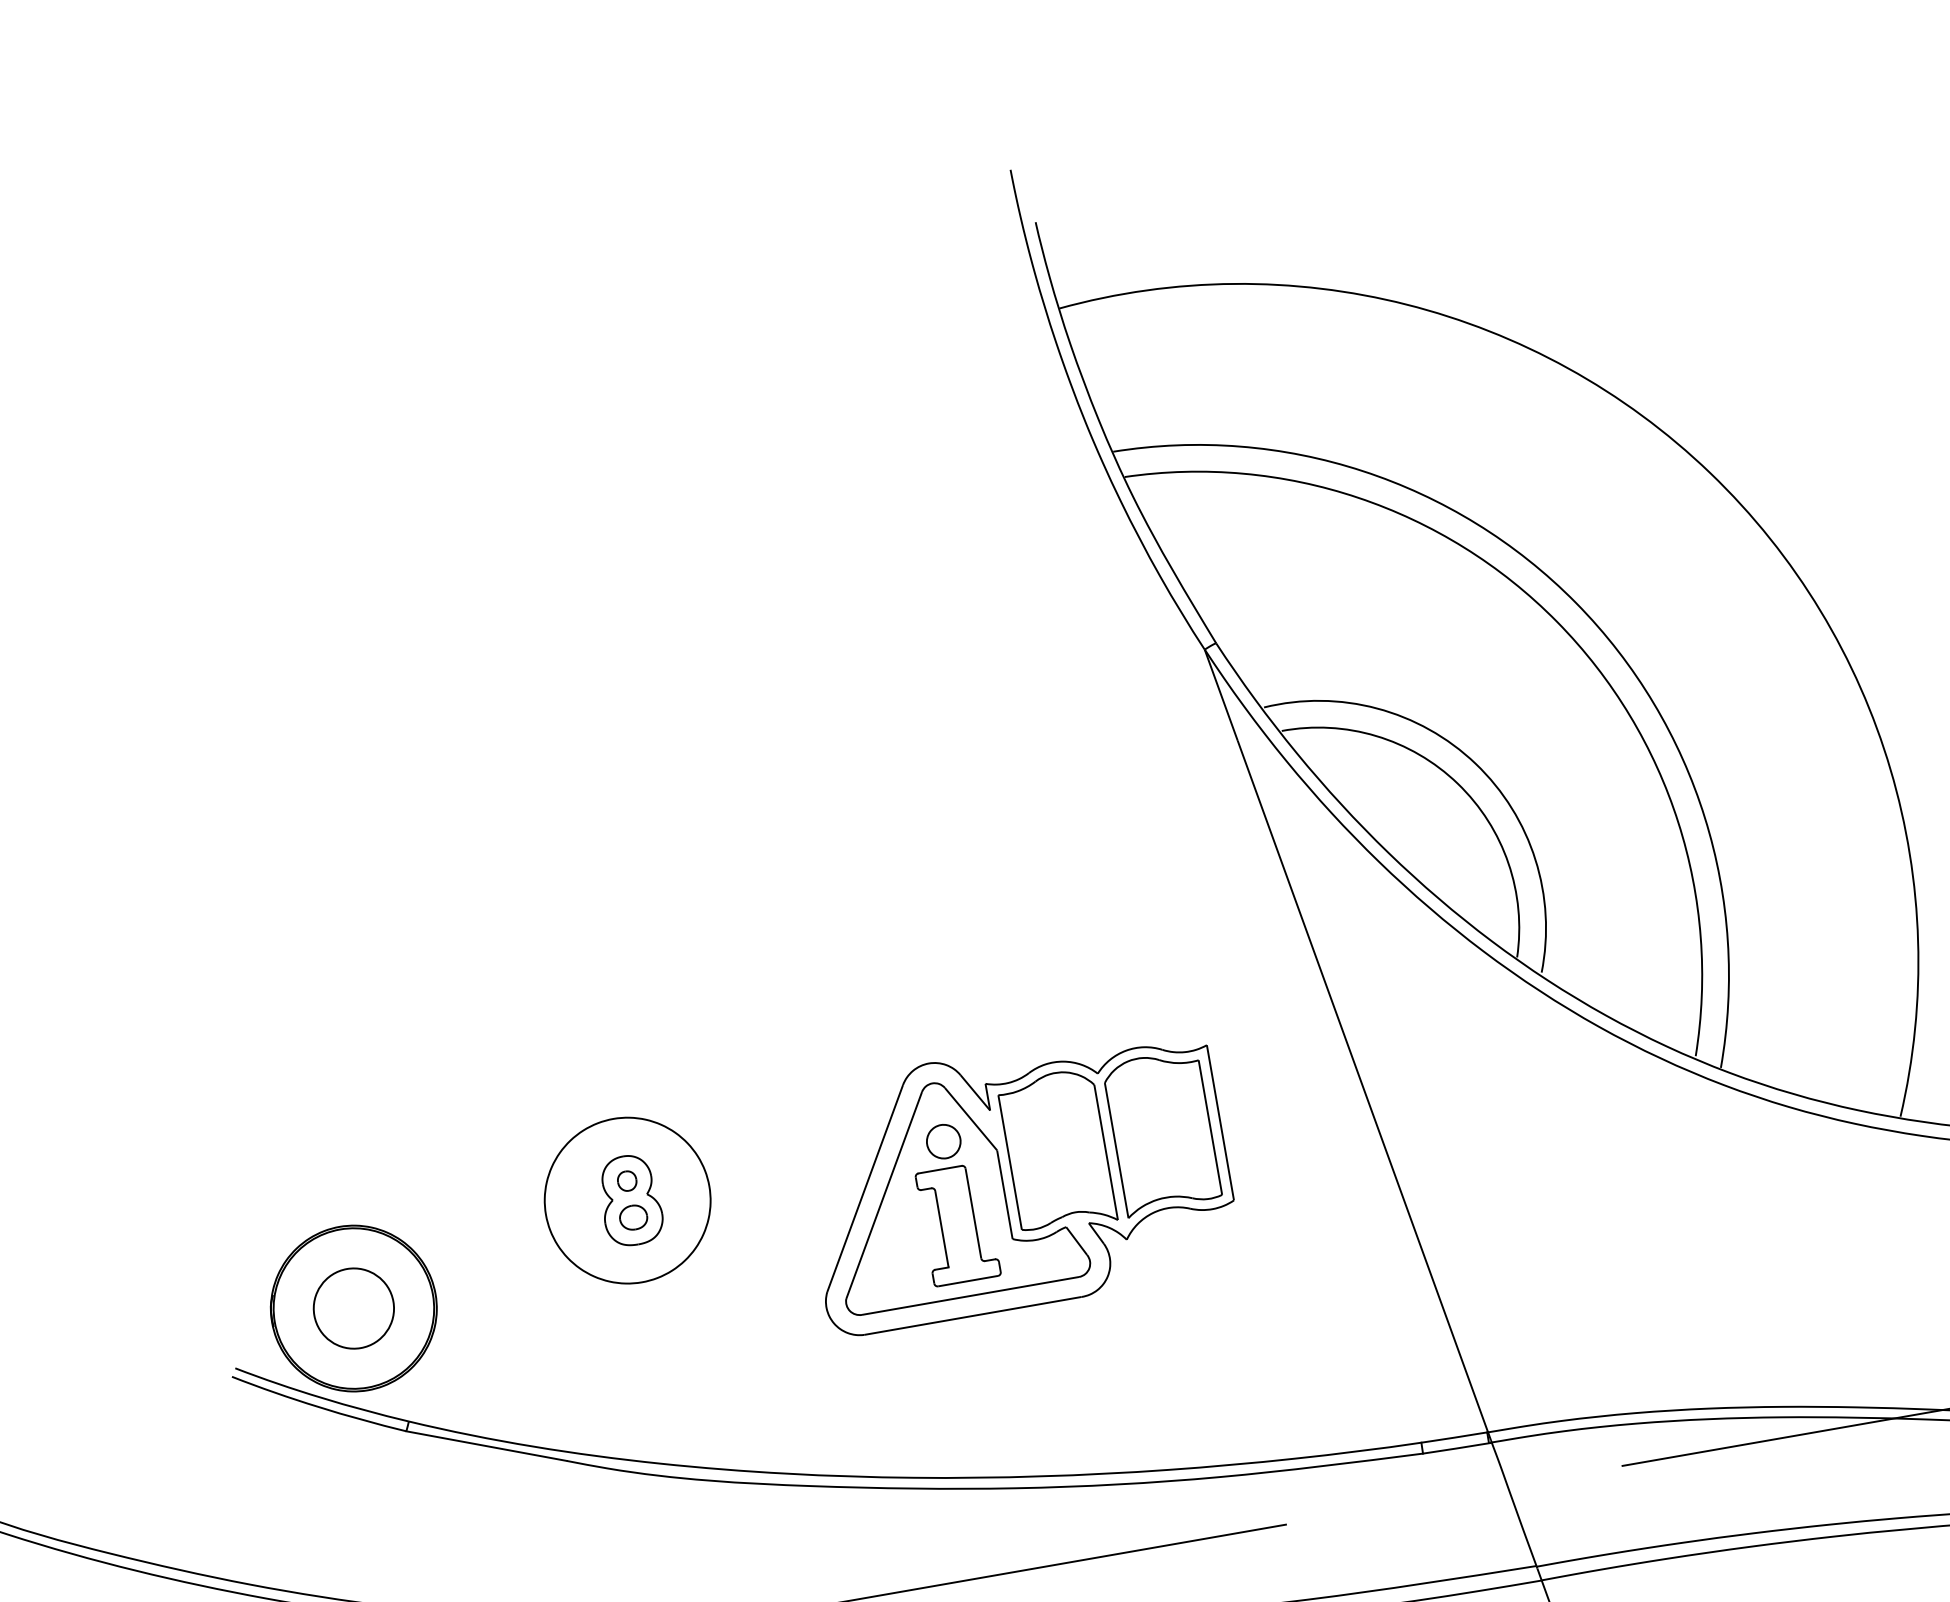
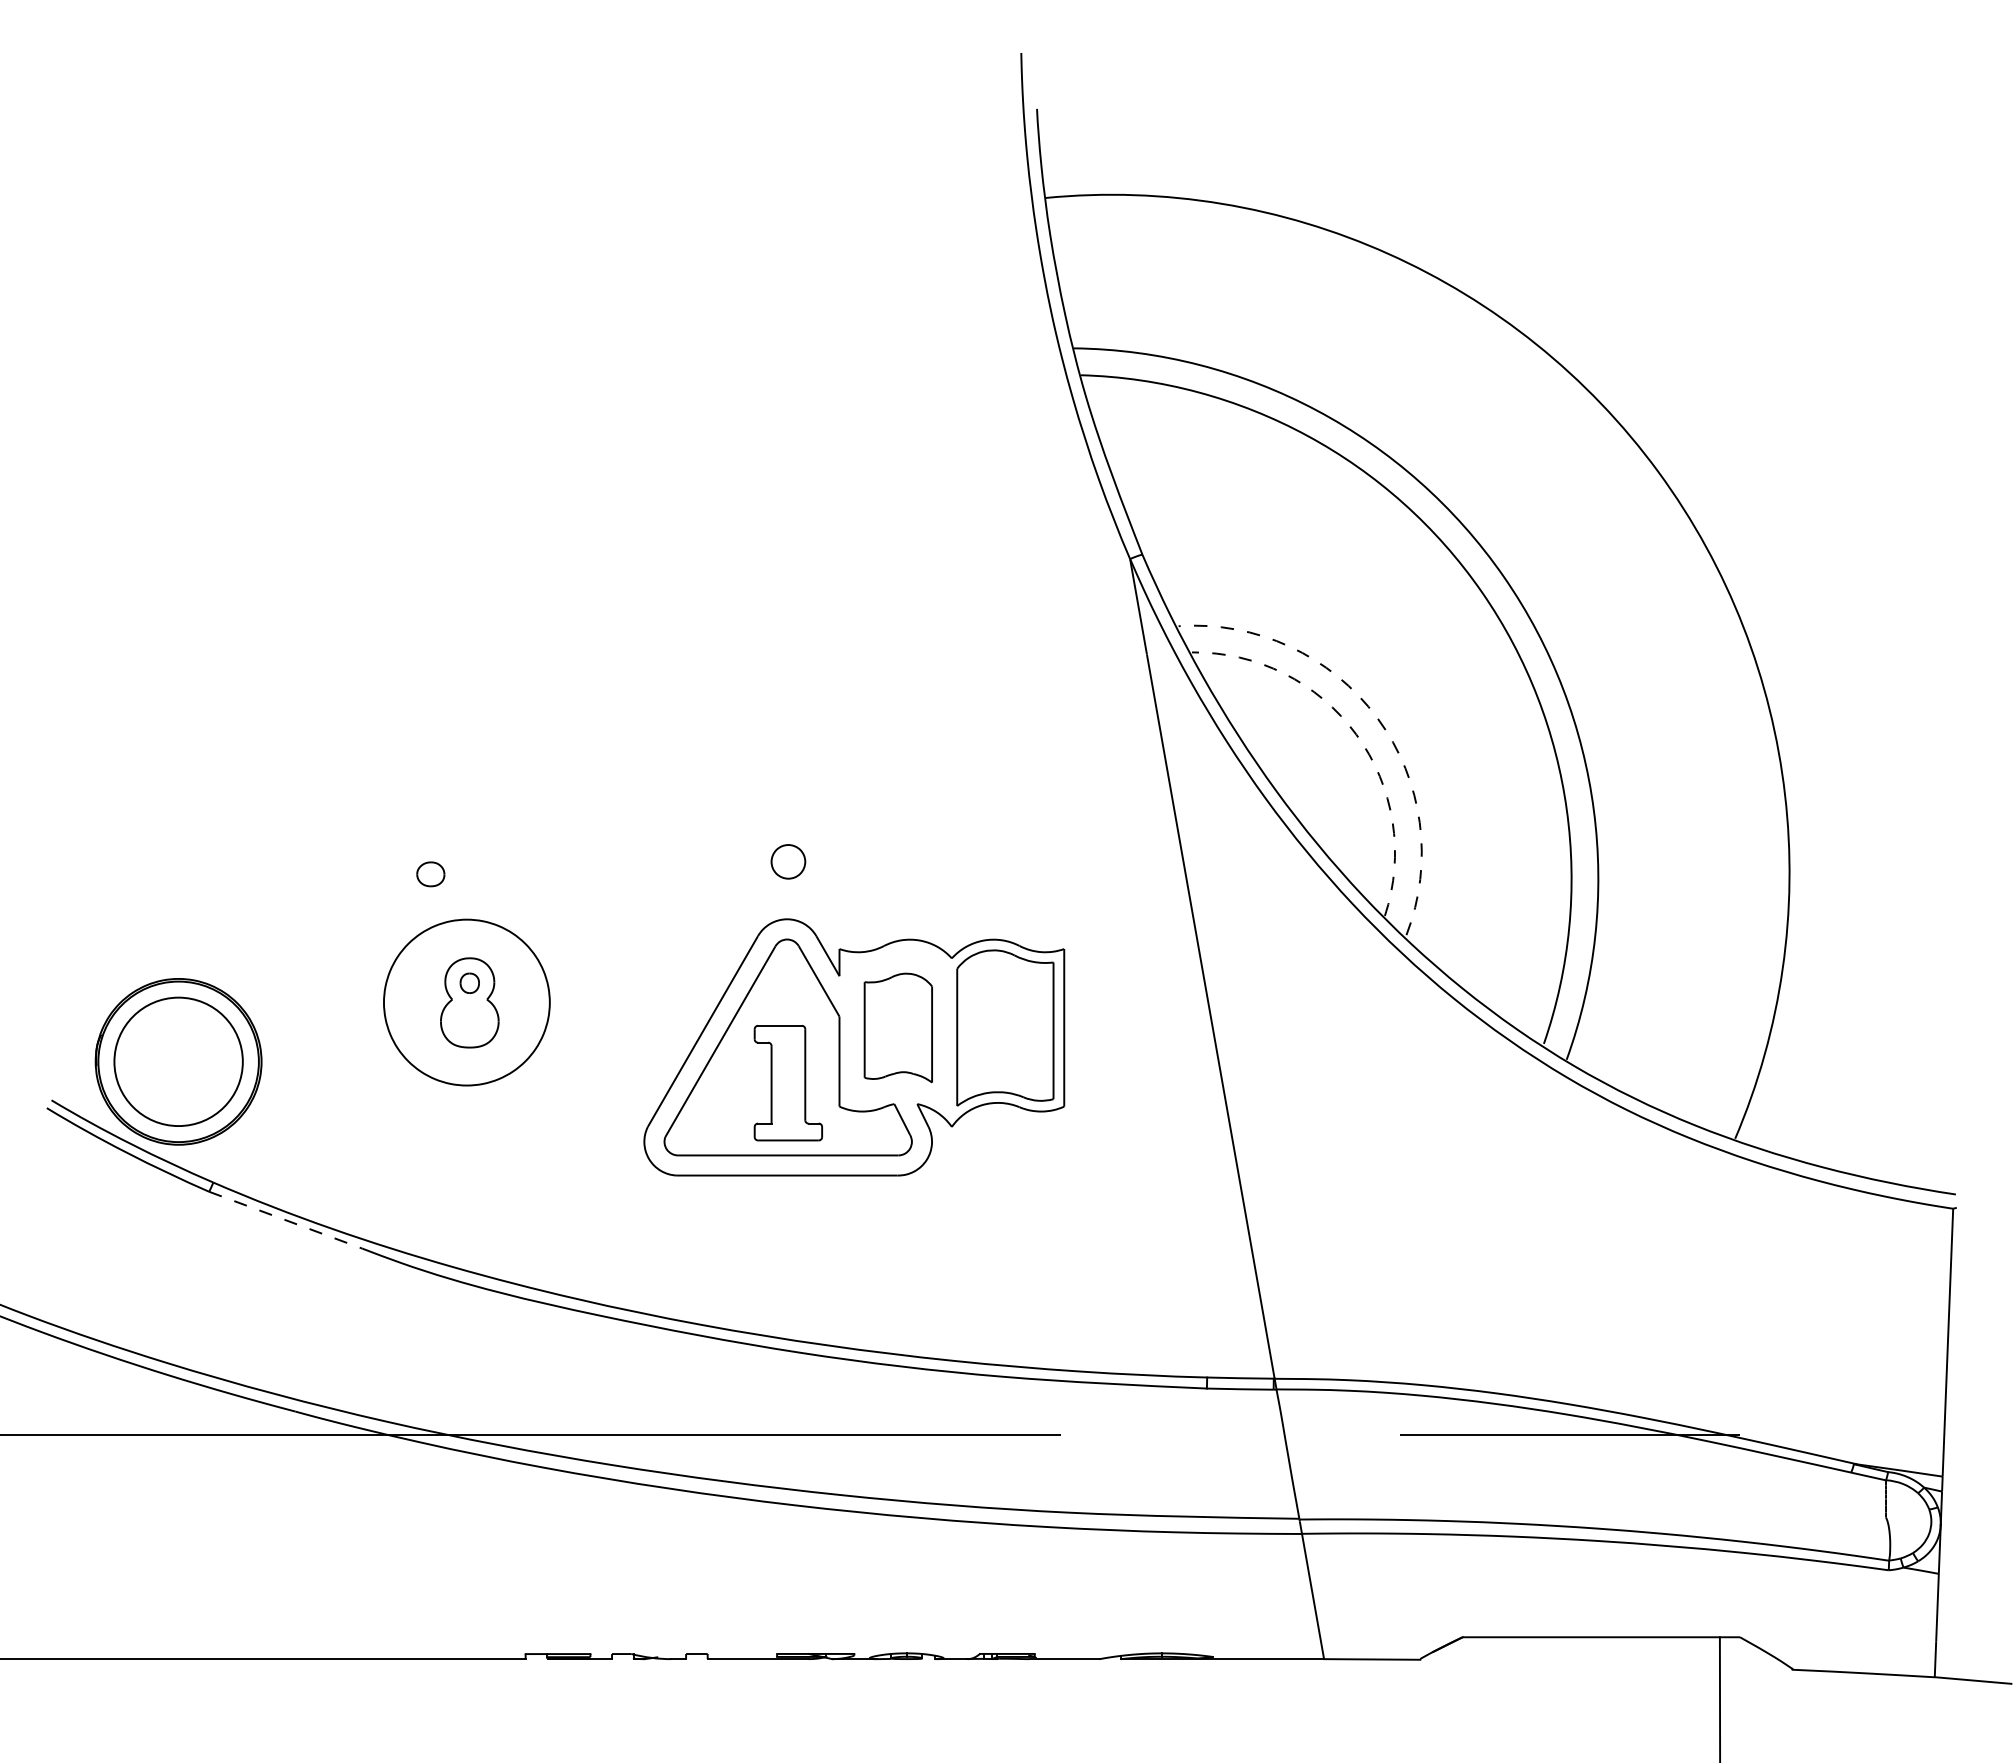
arc: (1475, 764) -> (1377, 718), solid -> dashed
arc: (1457, 783) -> (1356, 734), solid -> dashed
part: (943, 1141) -> (788, 861), moved
part: (1057, 1150) -> (898, 1027), size x0.7
part: (633, 1217) -> (430, 874), moved
circle: (353, 1308) -> (178, 1061), size x1.6
line: (486, 1446) -> (285, 1220), solid -> dashed

